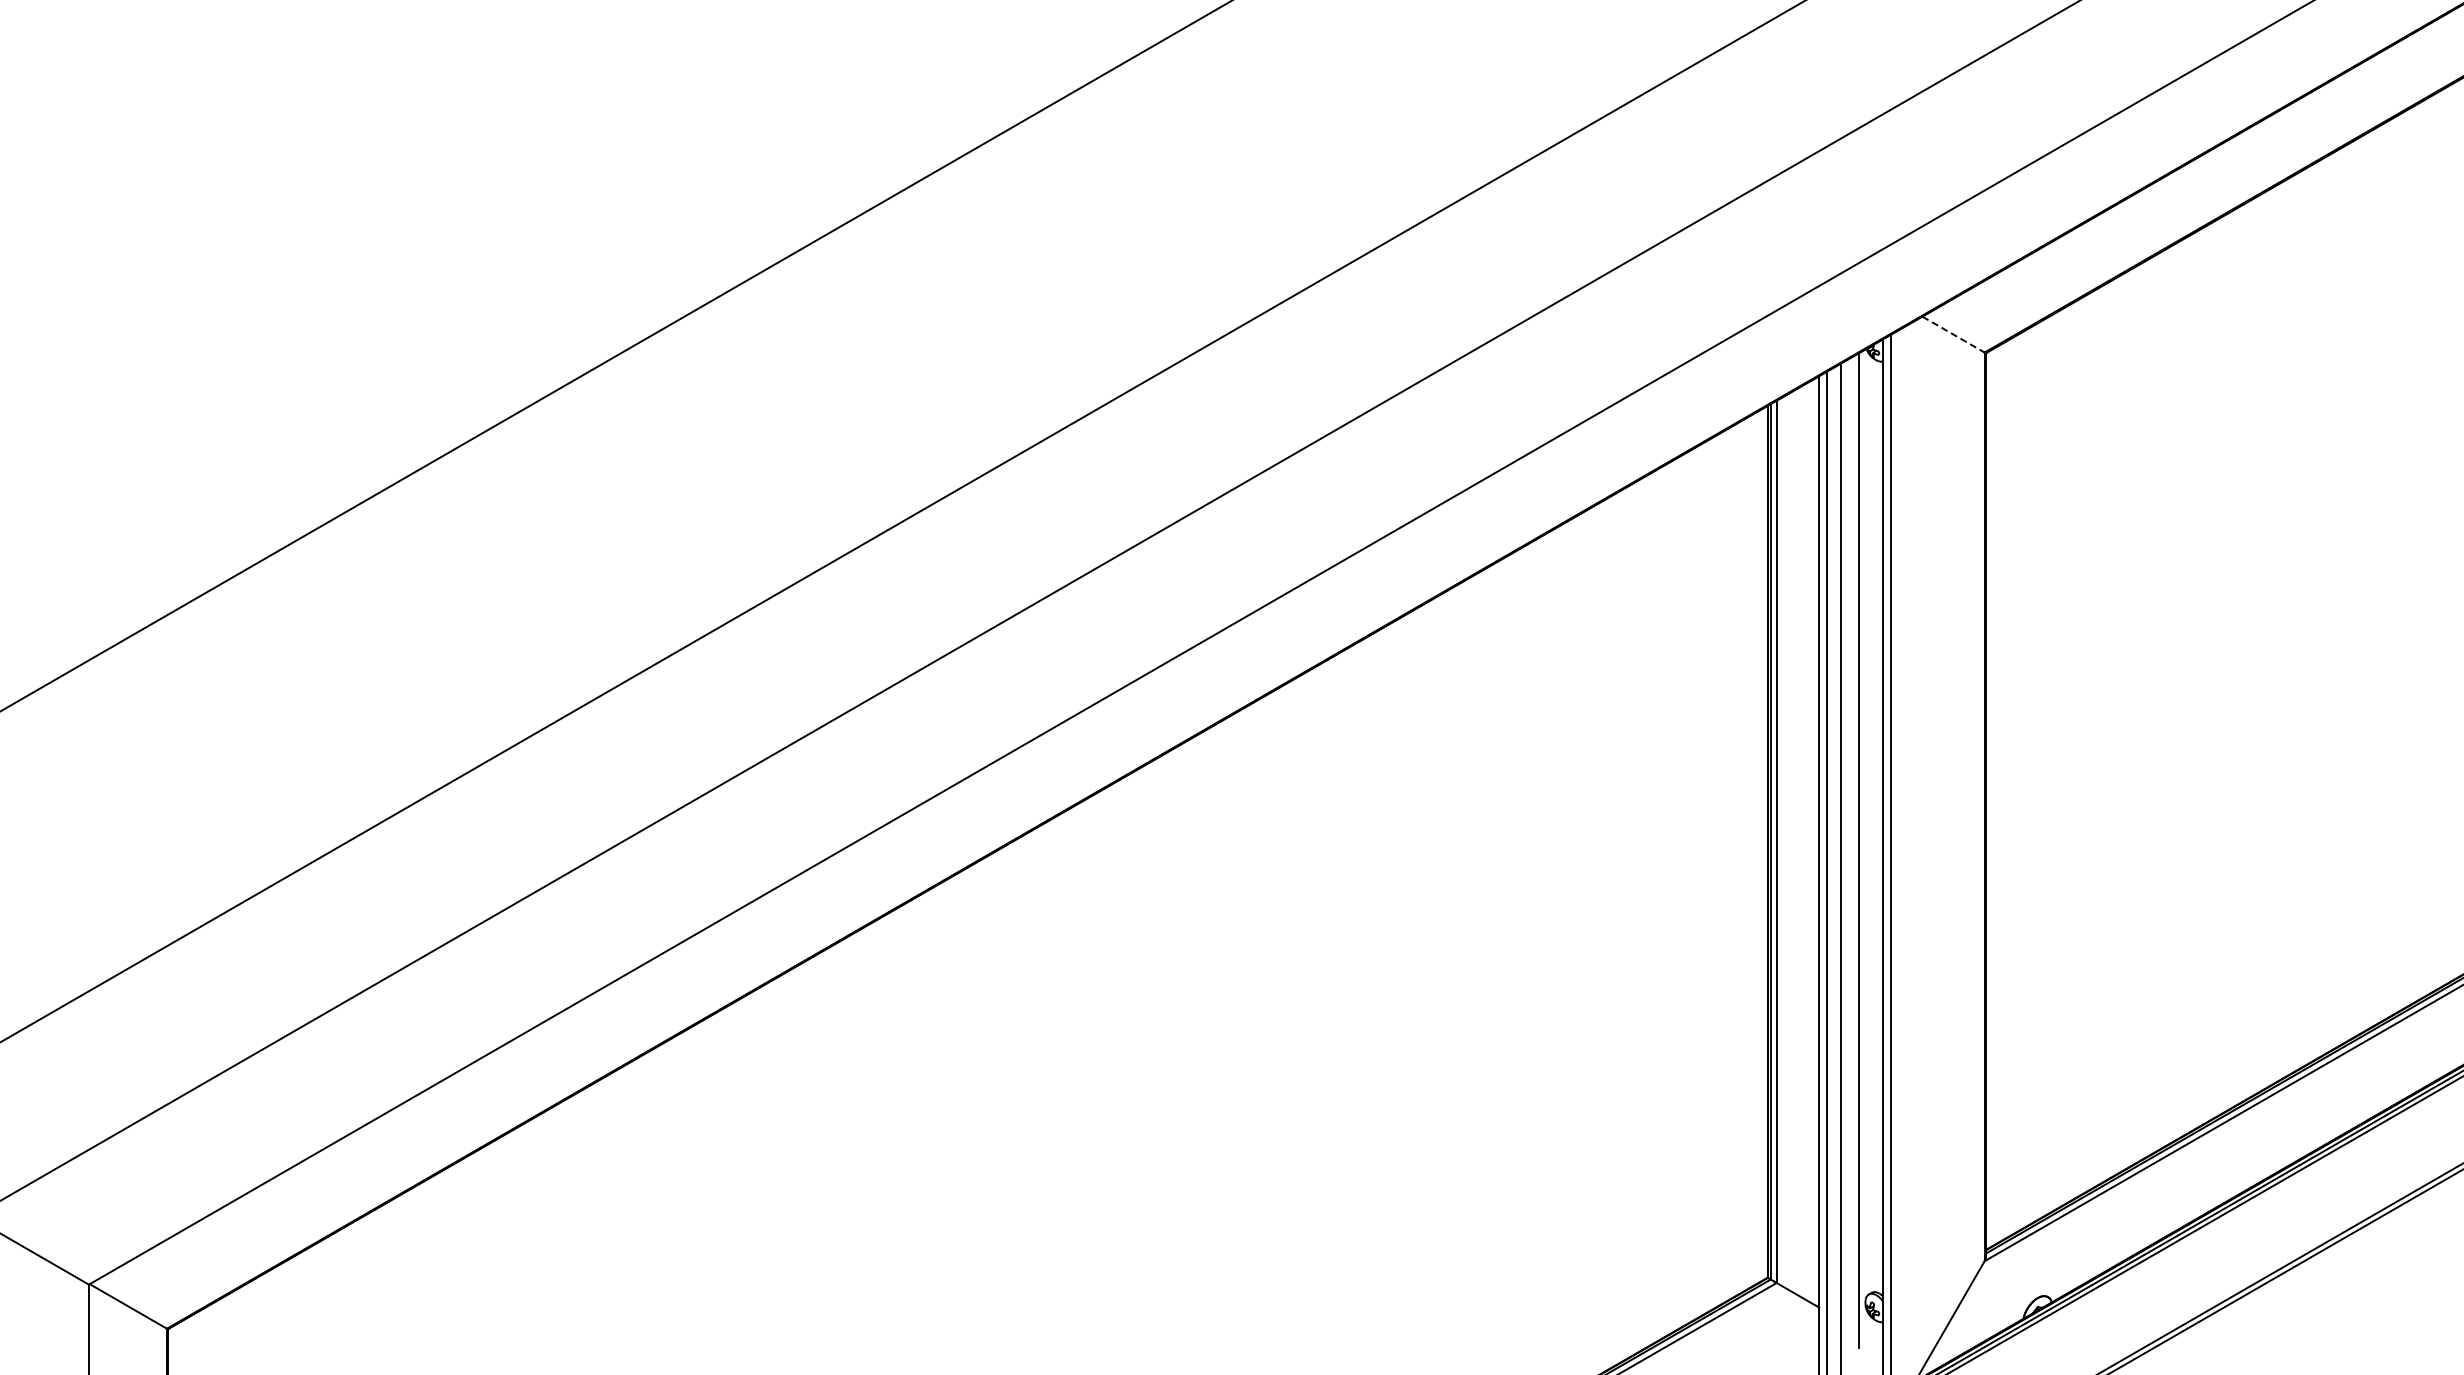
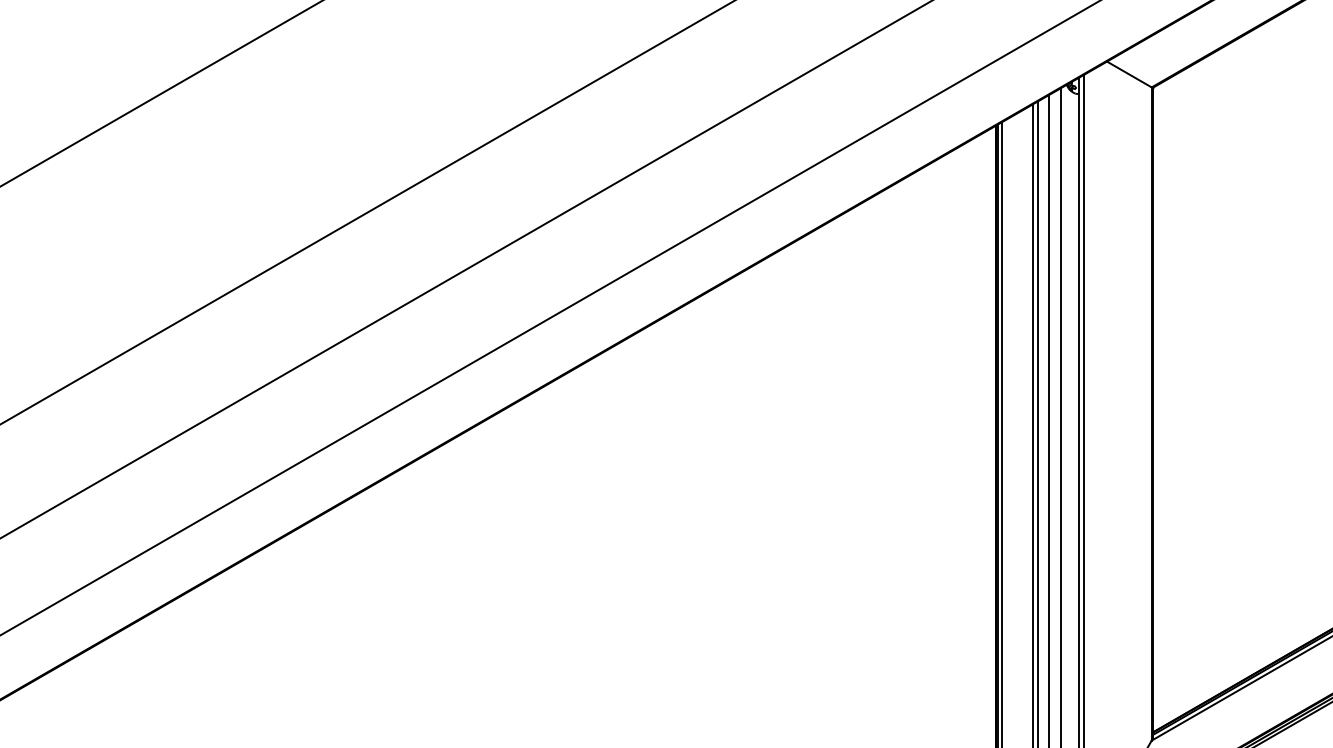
line: (1953, 334) -> (1129, 74), dashed -> solid

